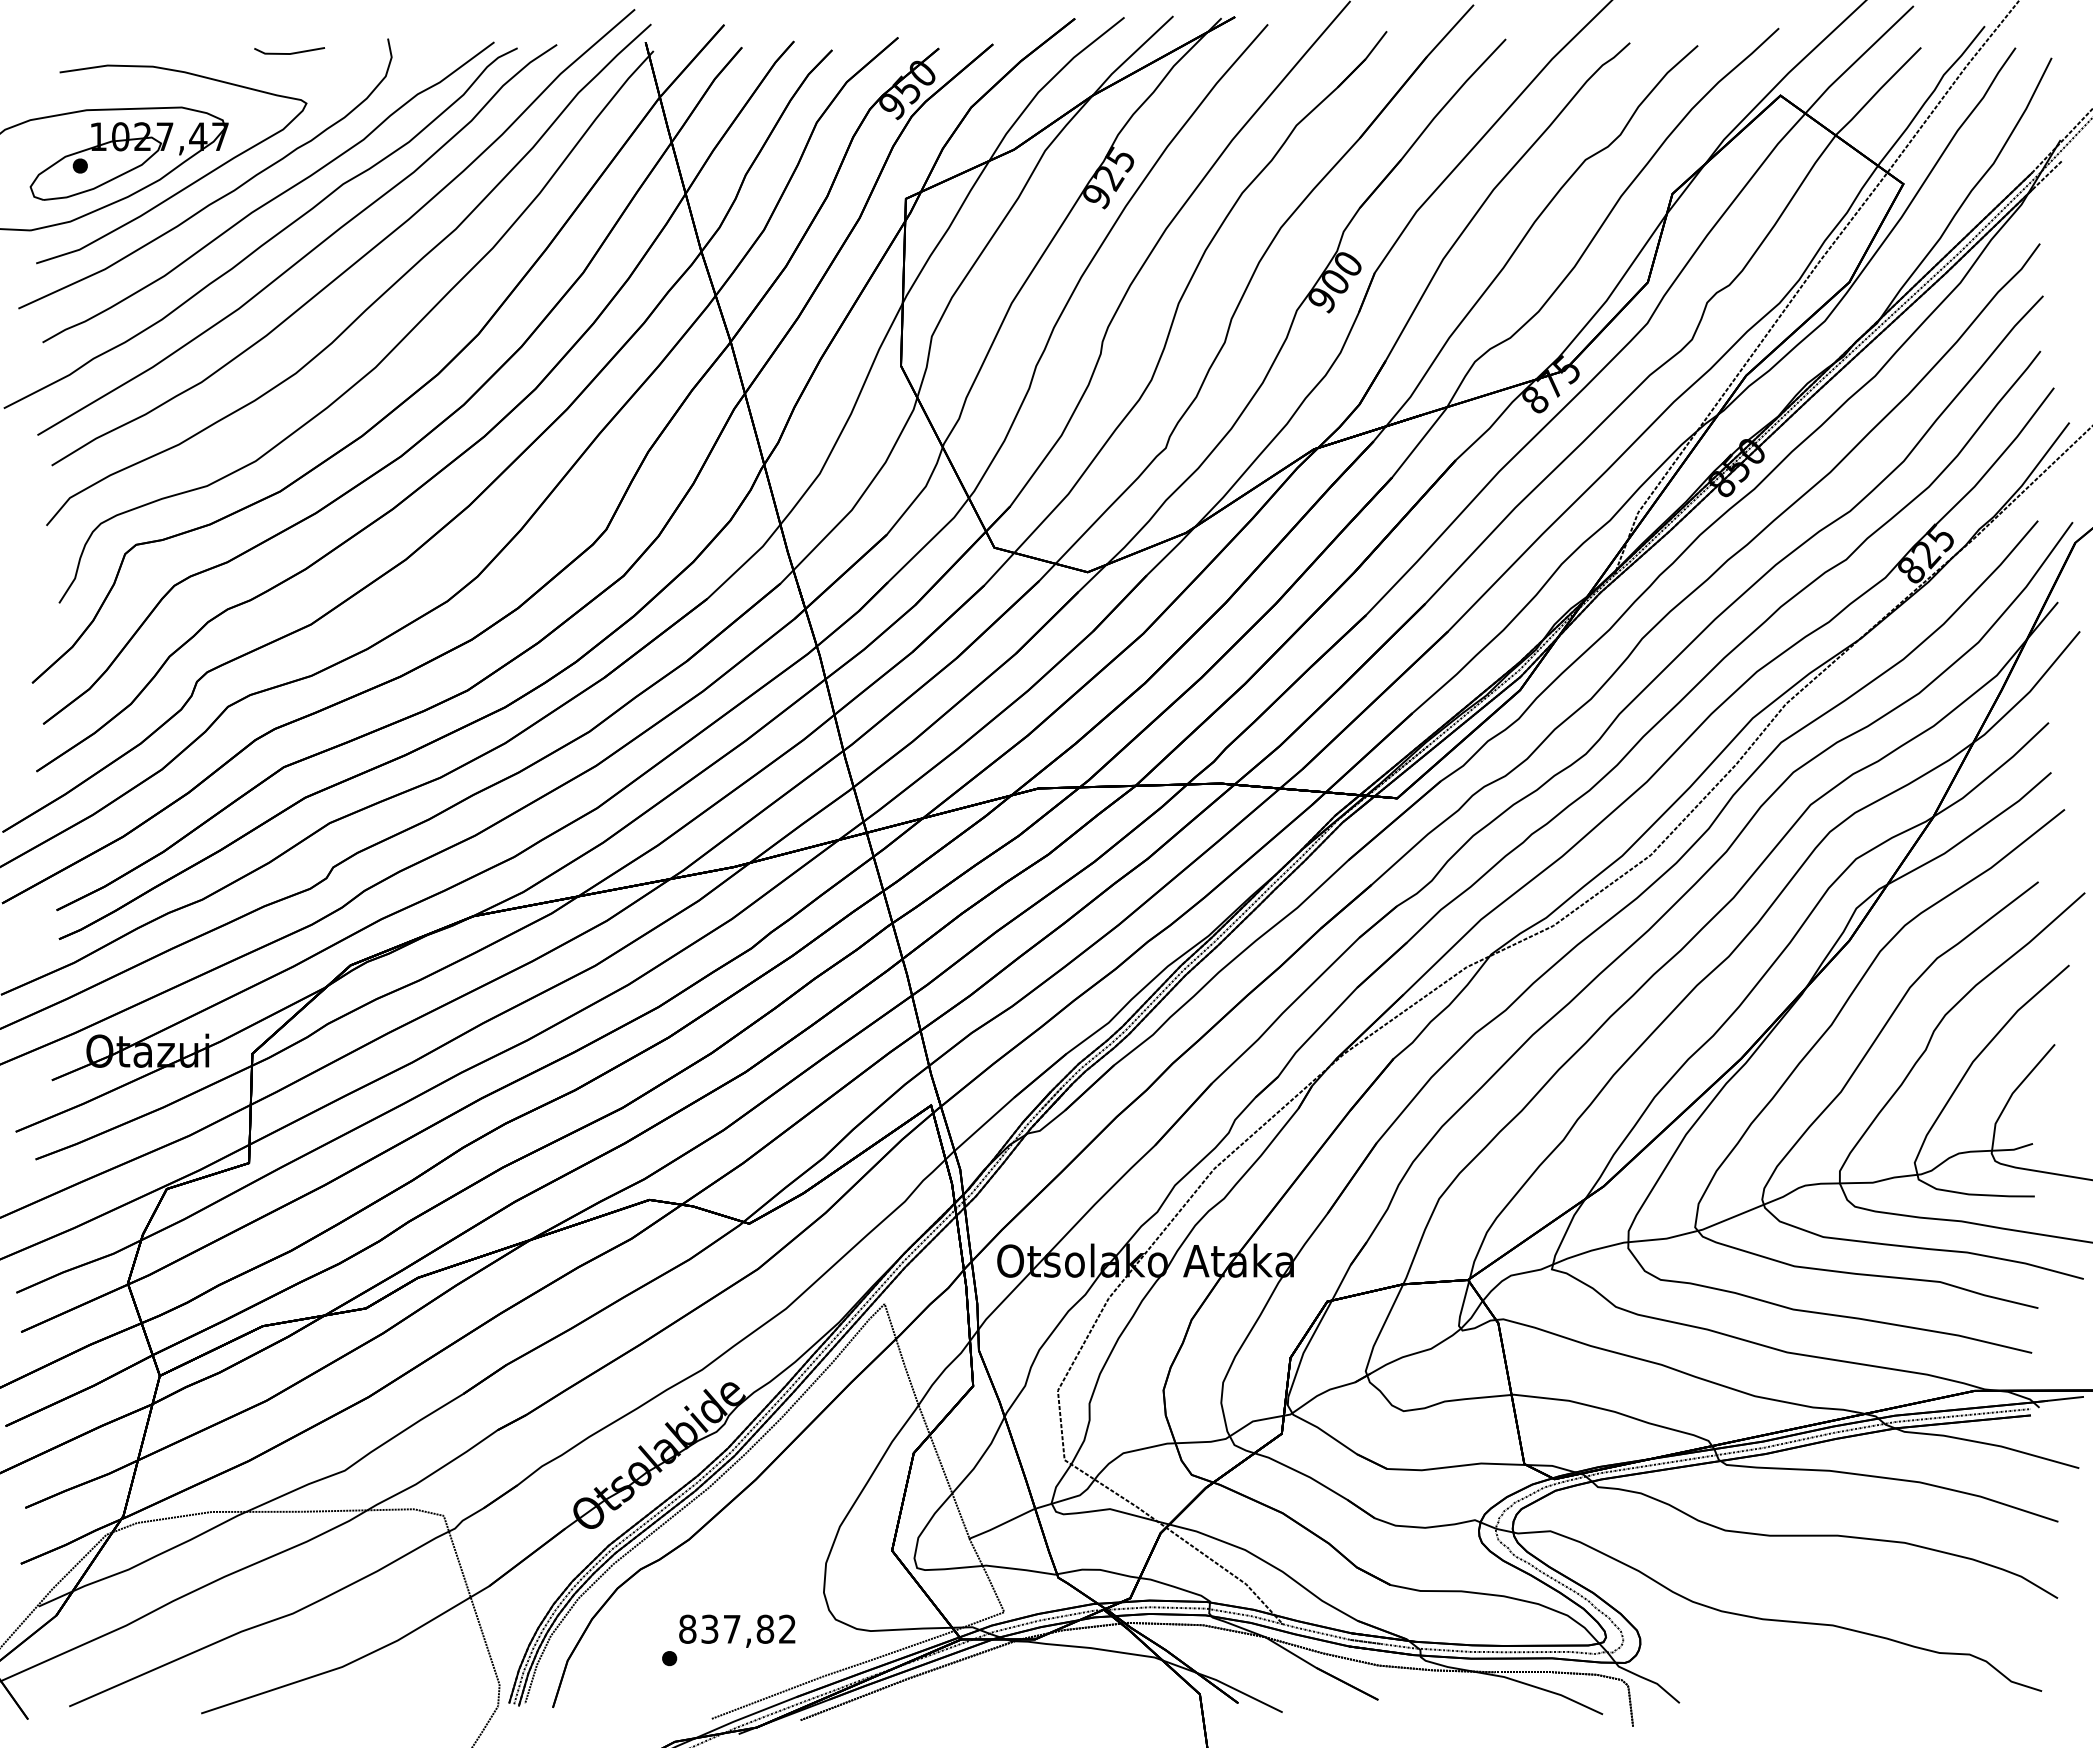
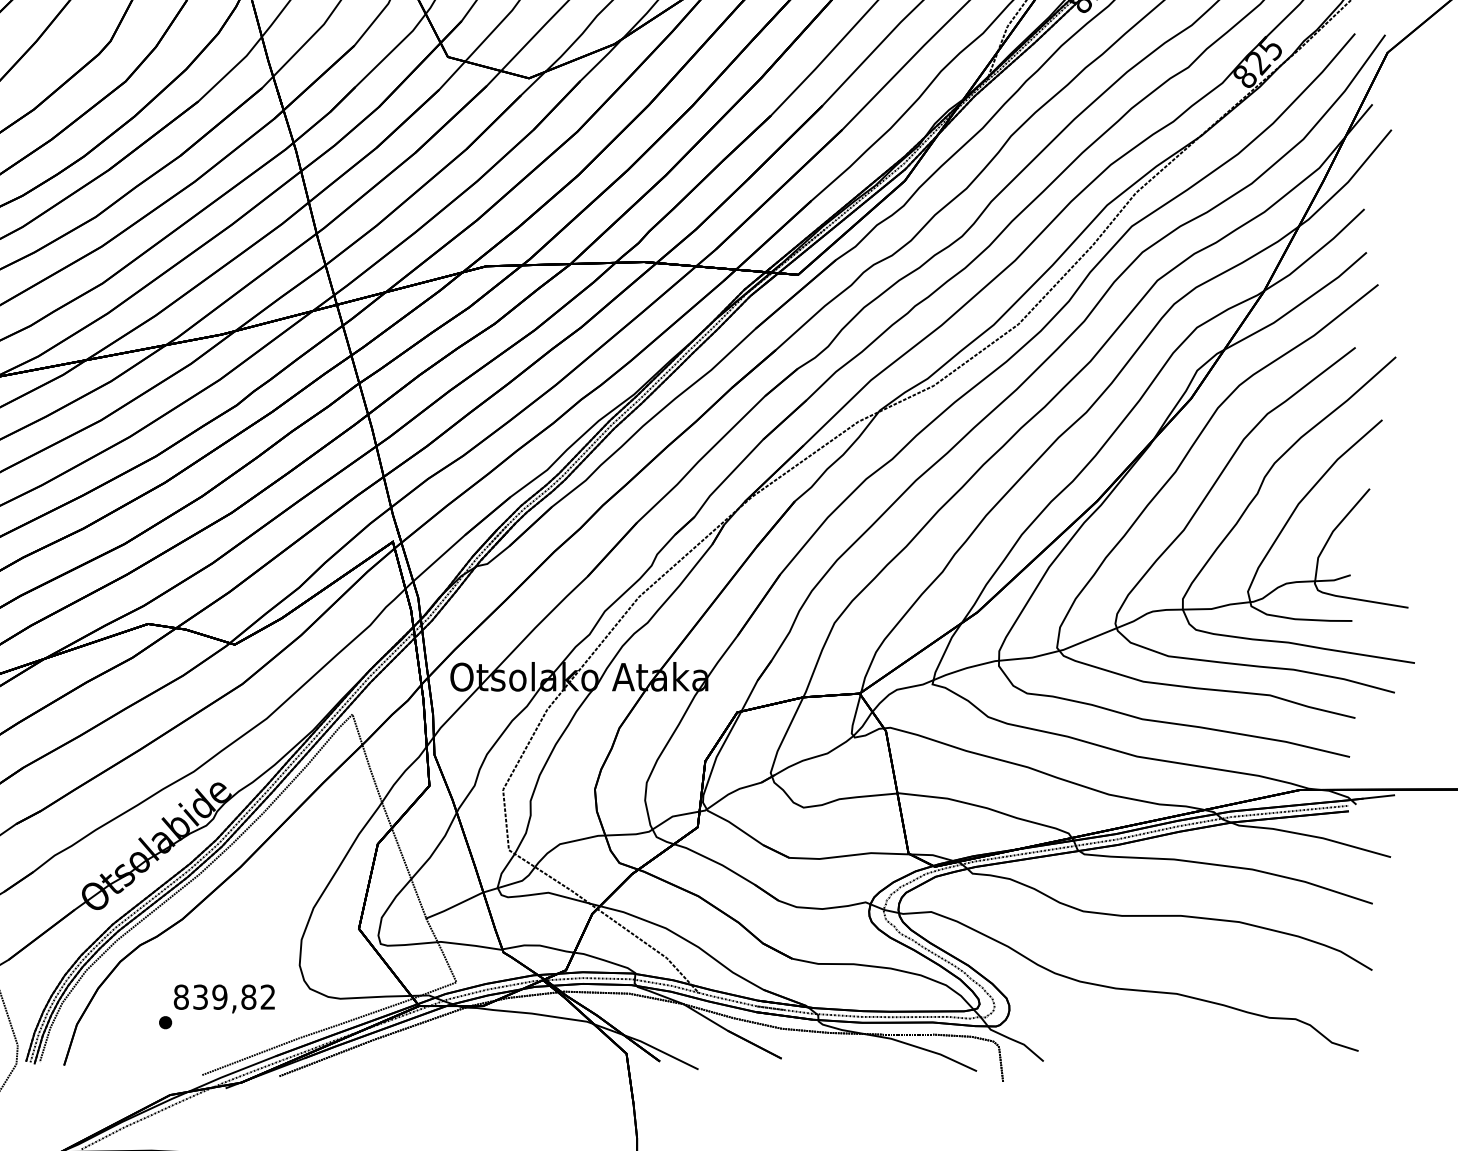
text: (731, 1628) -> (219, 996), 837,82 -> 839,82

